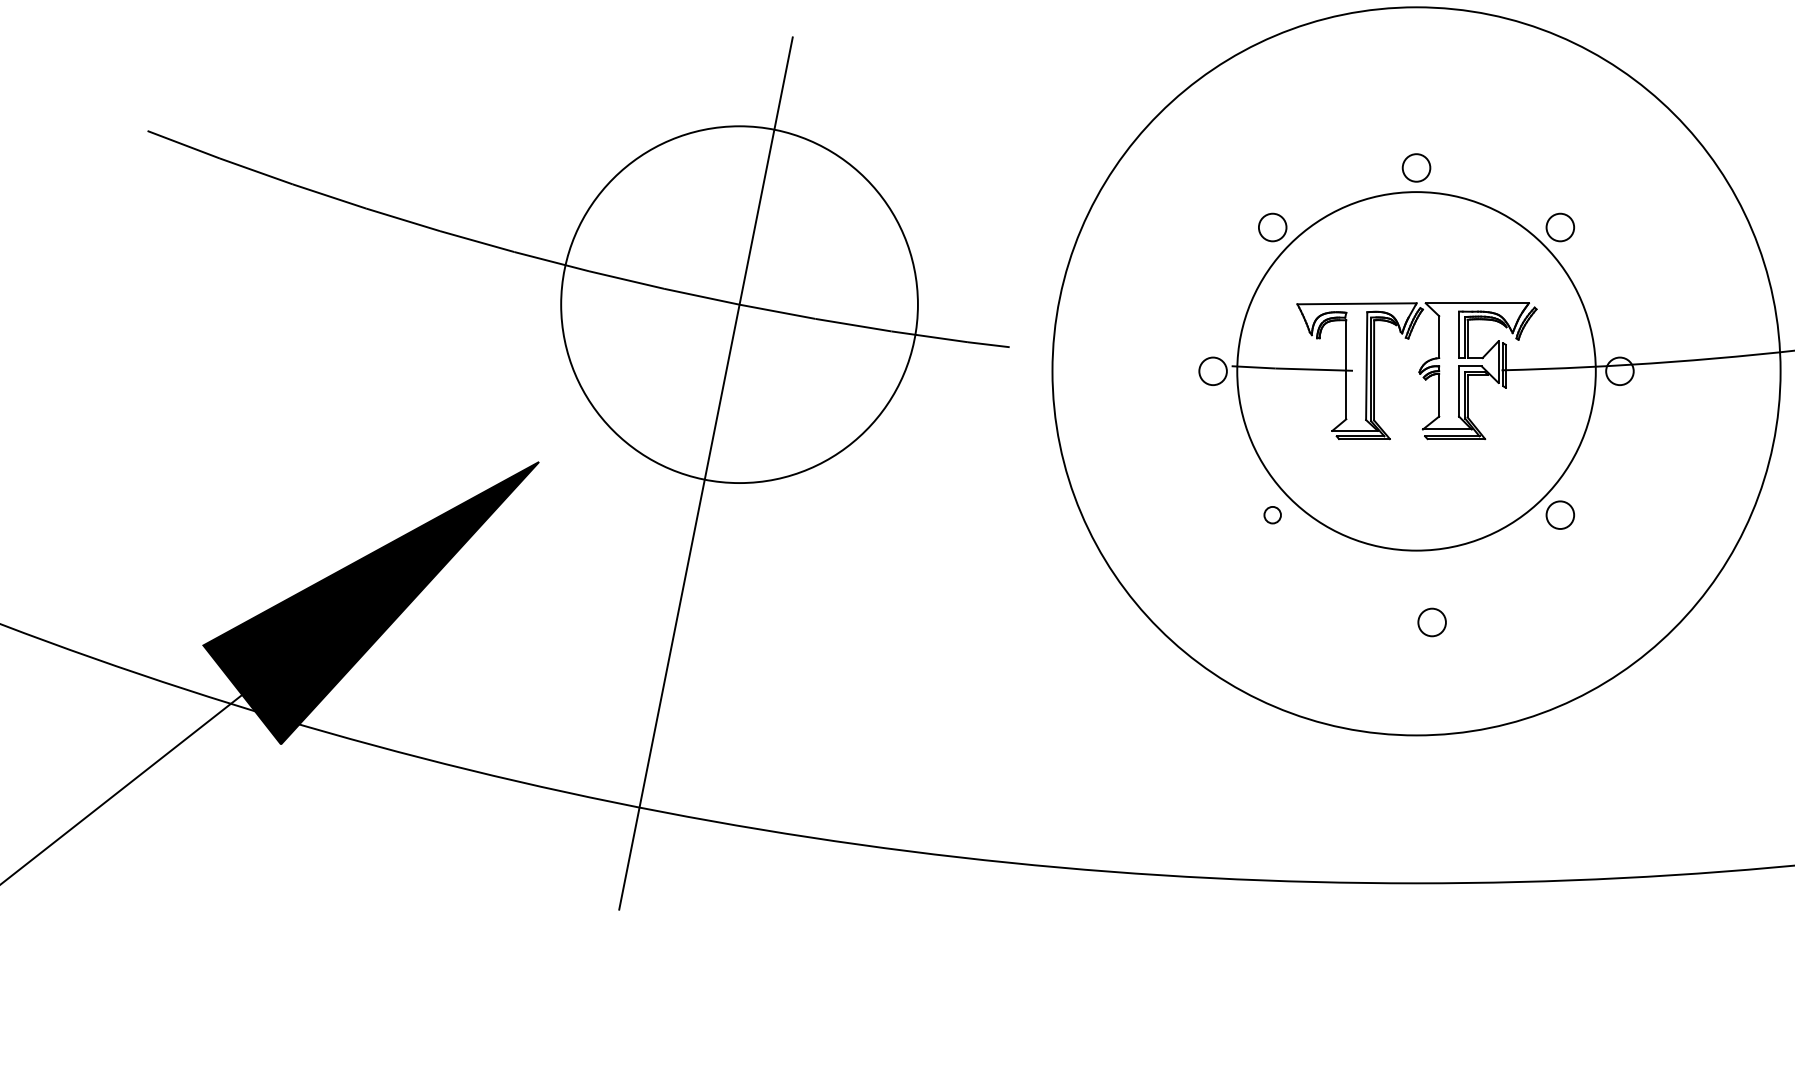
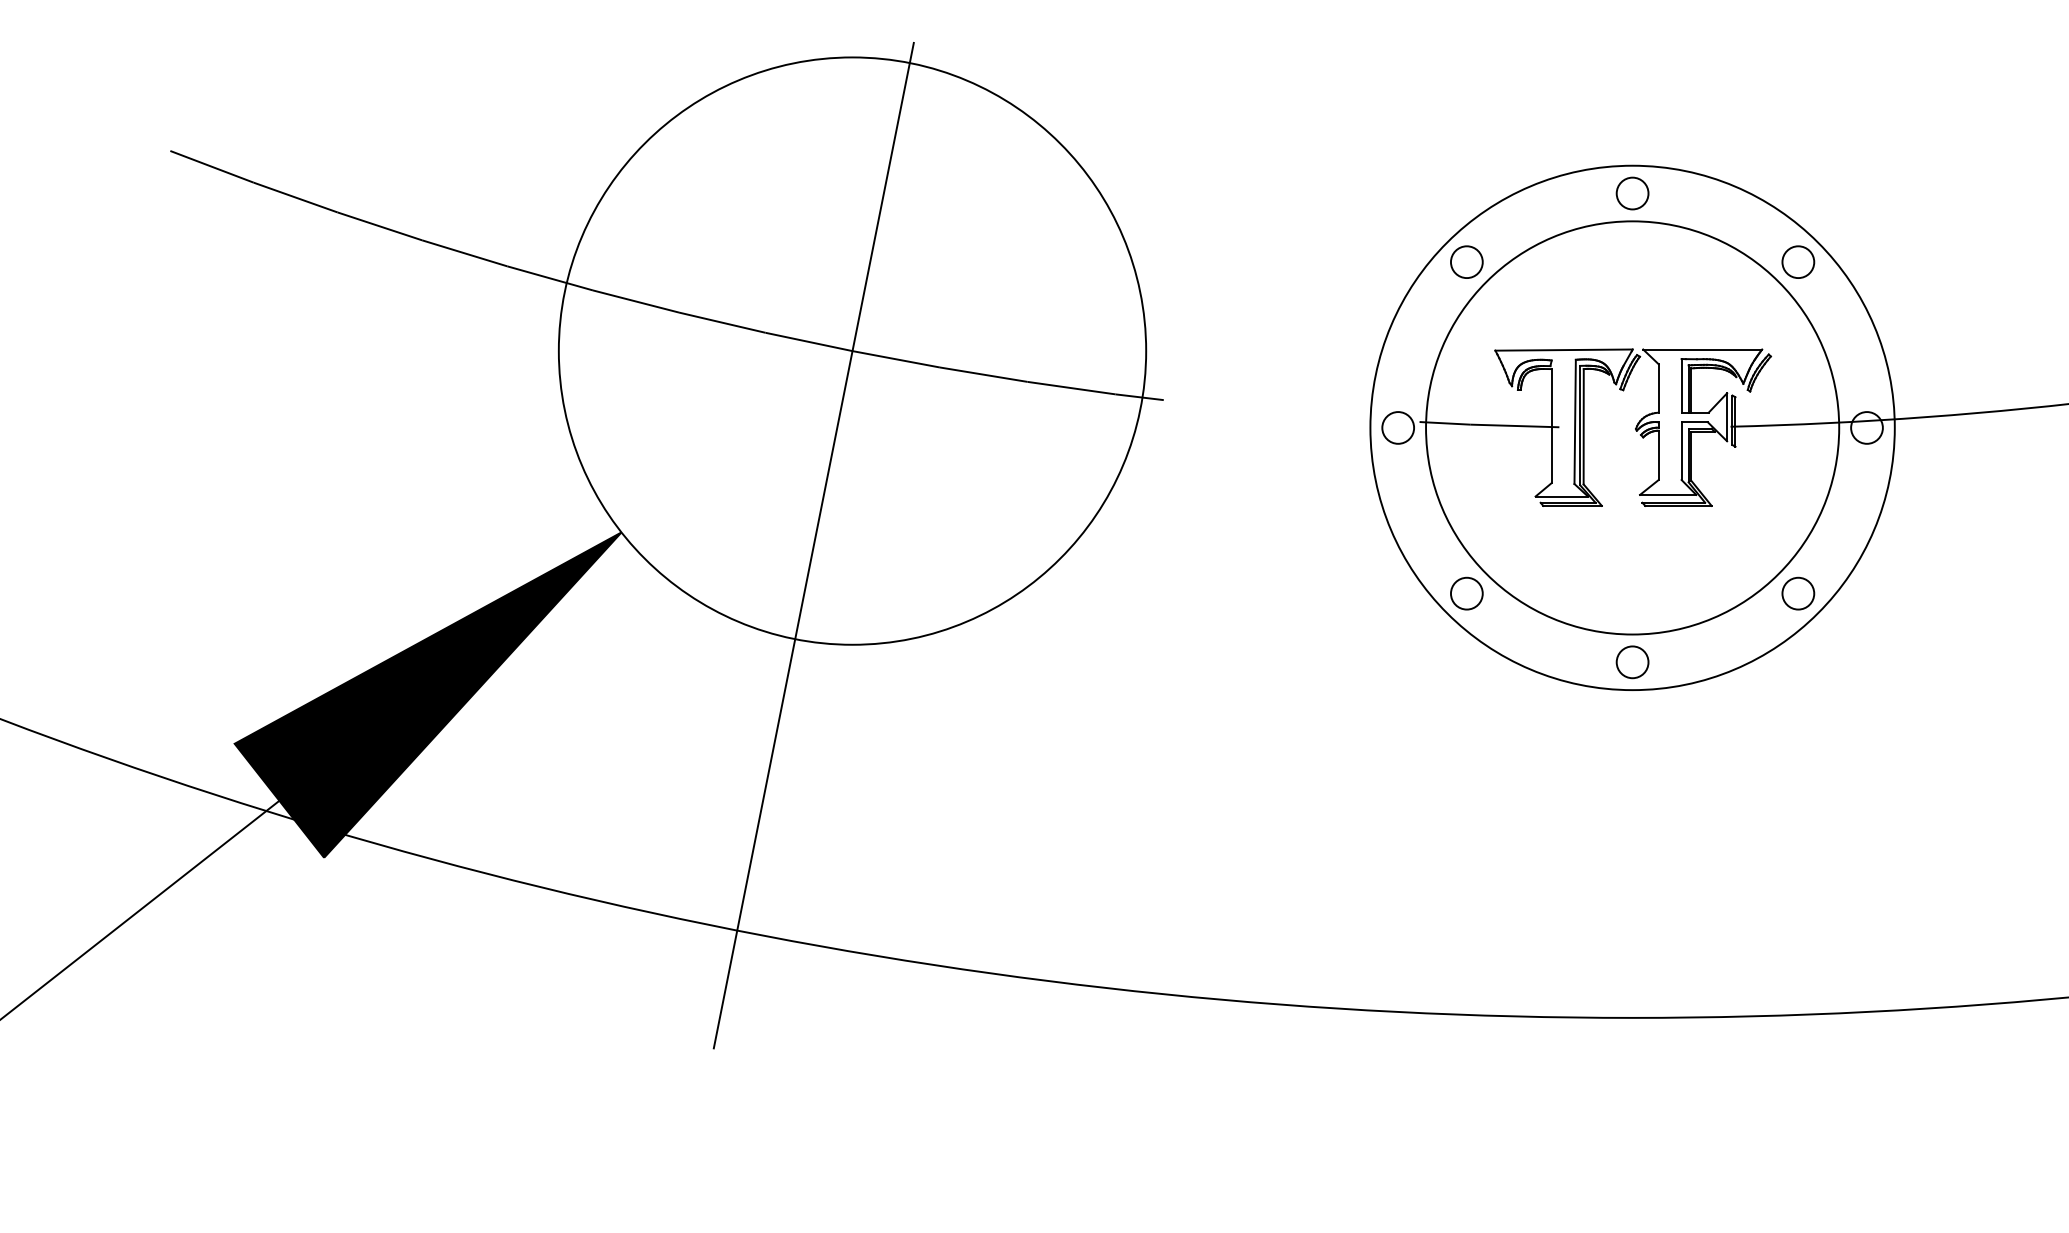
circle: (739, 304) -> (852, 350), size x1.43
circle: (1416, 370) -> (1632, 427), size x0.62
circle: (1272, 515) -> (1466, 593), size x1.67
circle: (1432, 622) -> (1632, 662), moved

